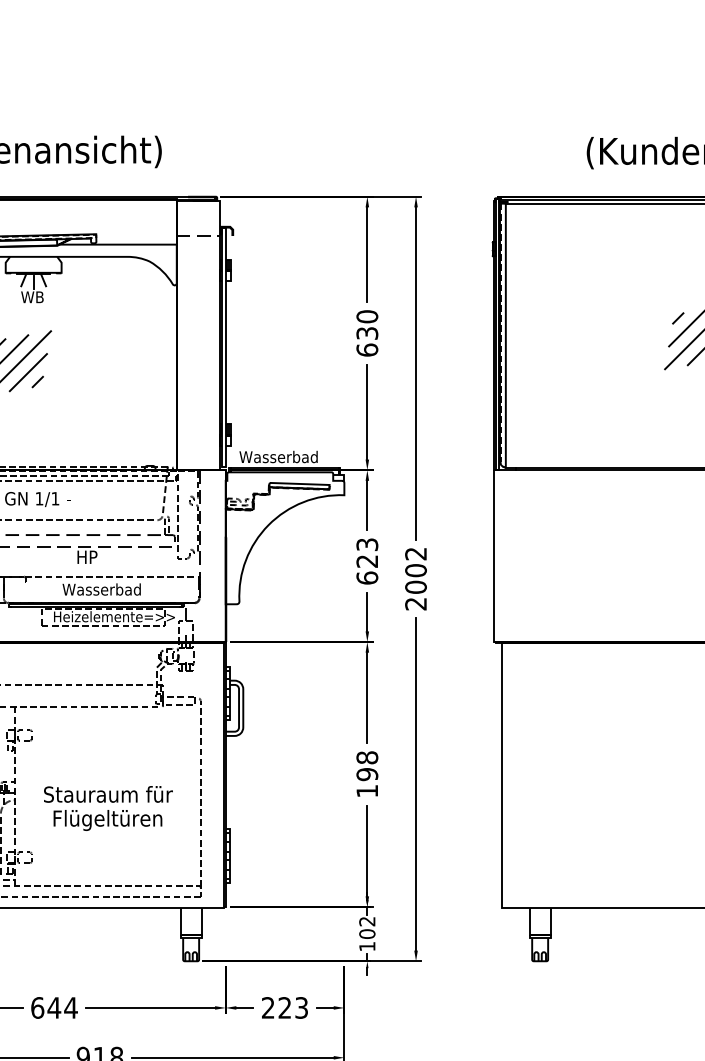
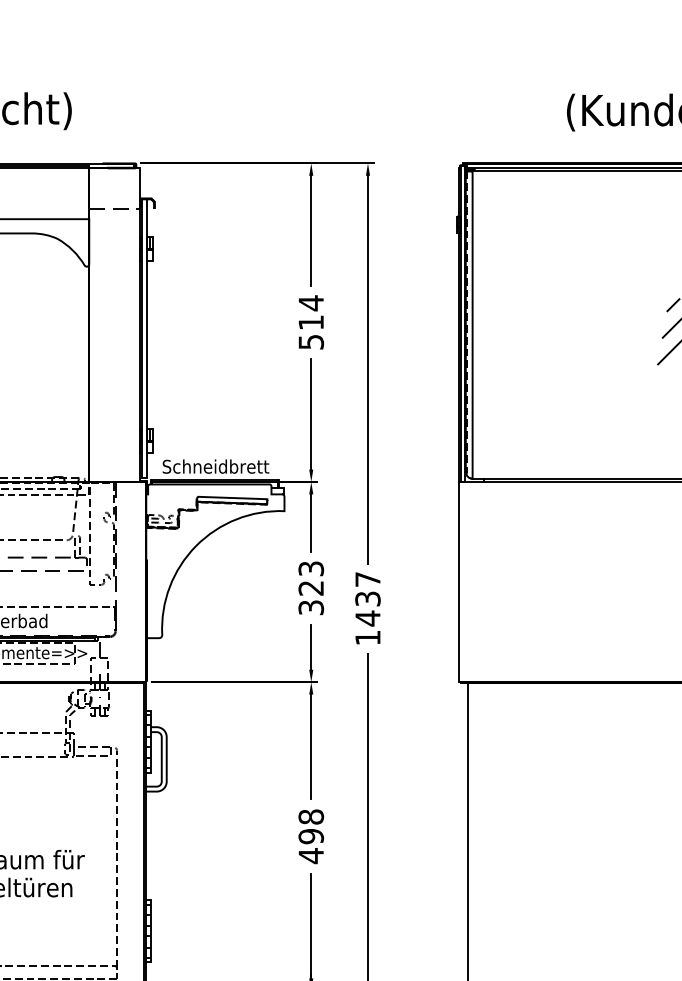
text: (367, 332) -> (311, 321), 630 -> 514
text: (285, 456) -> (215, 466), Wasserbad -> Schneidbrett
text: (367, 577) -> (311, 606), 623 -> 323
text: (415, 578) -> (367, 608), 2002 -> 1437
text: (366, 791) -> (310, 856), 198 -> 498

